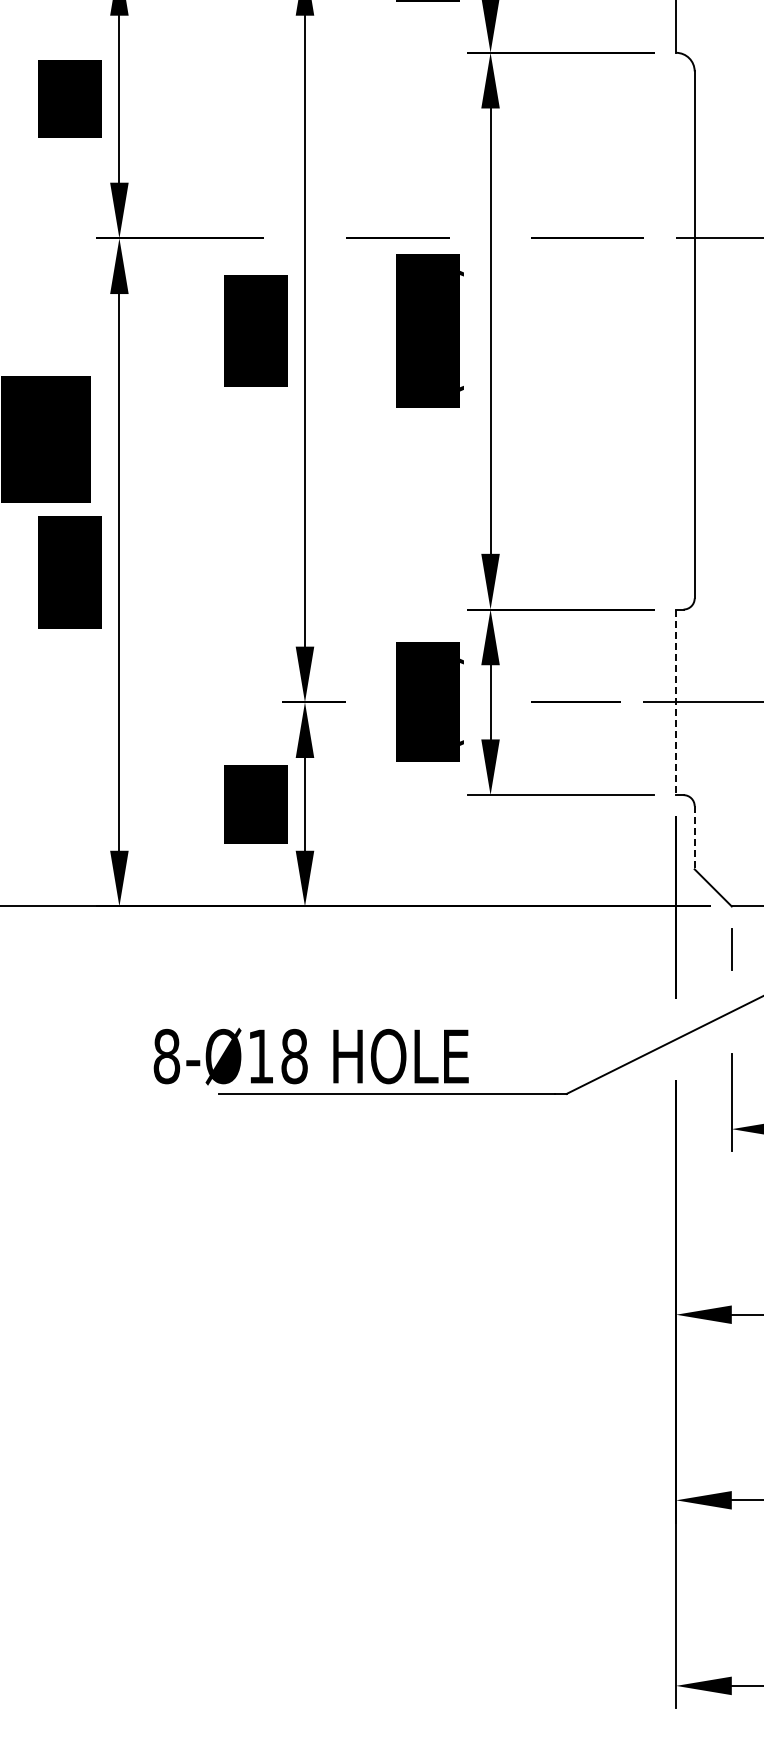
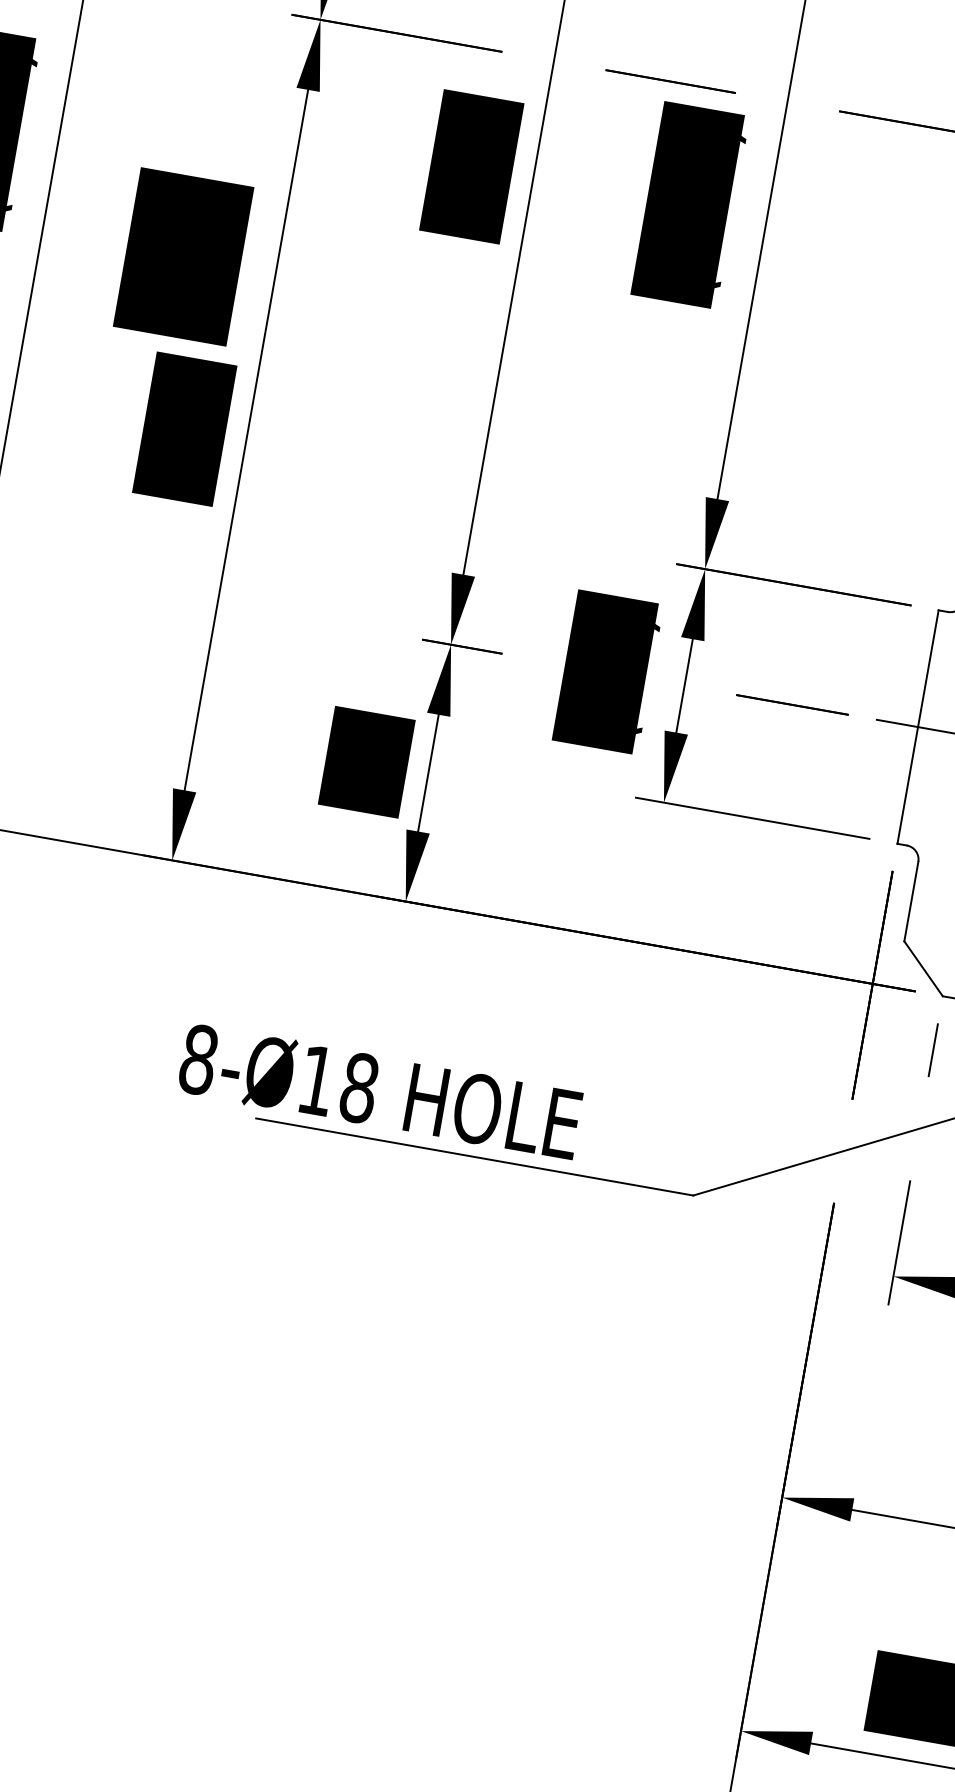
line: (676, 702) -> (918, 727), dashed -> solid
line: (694, 837) -> (911, 901), dashed -> solid

